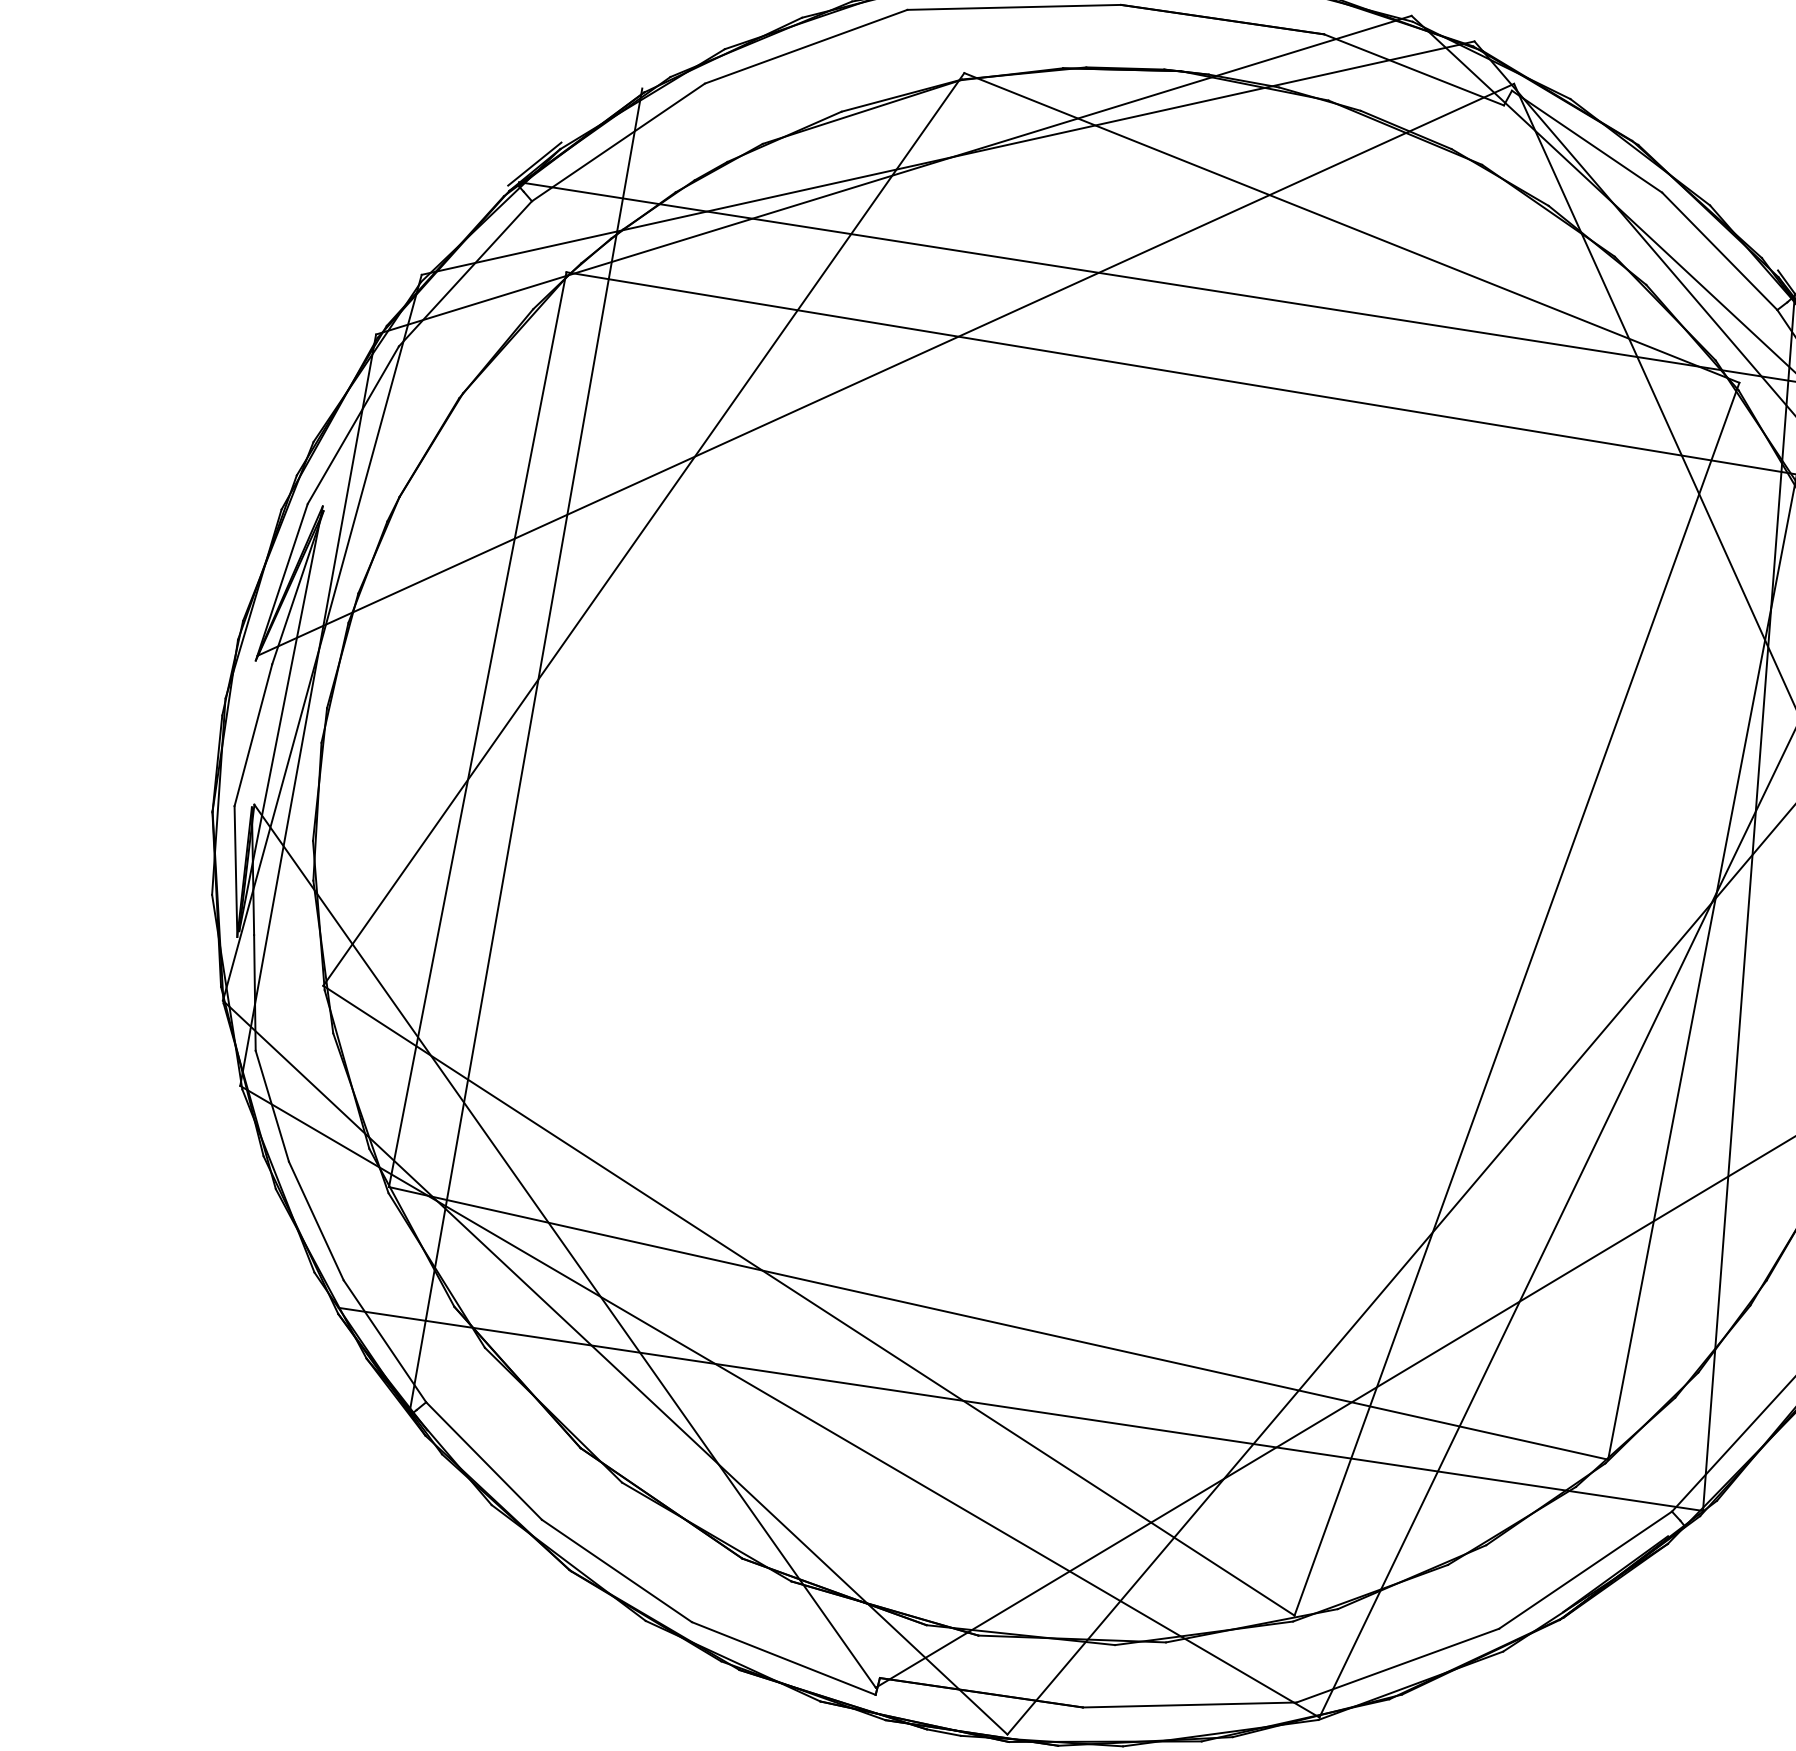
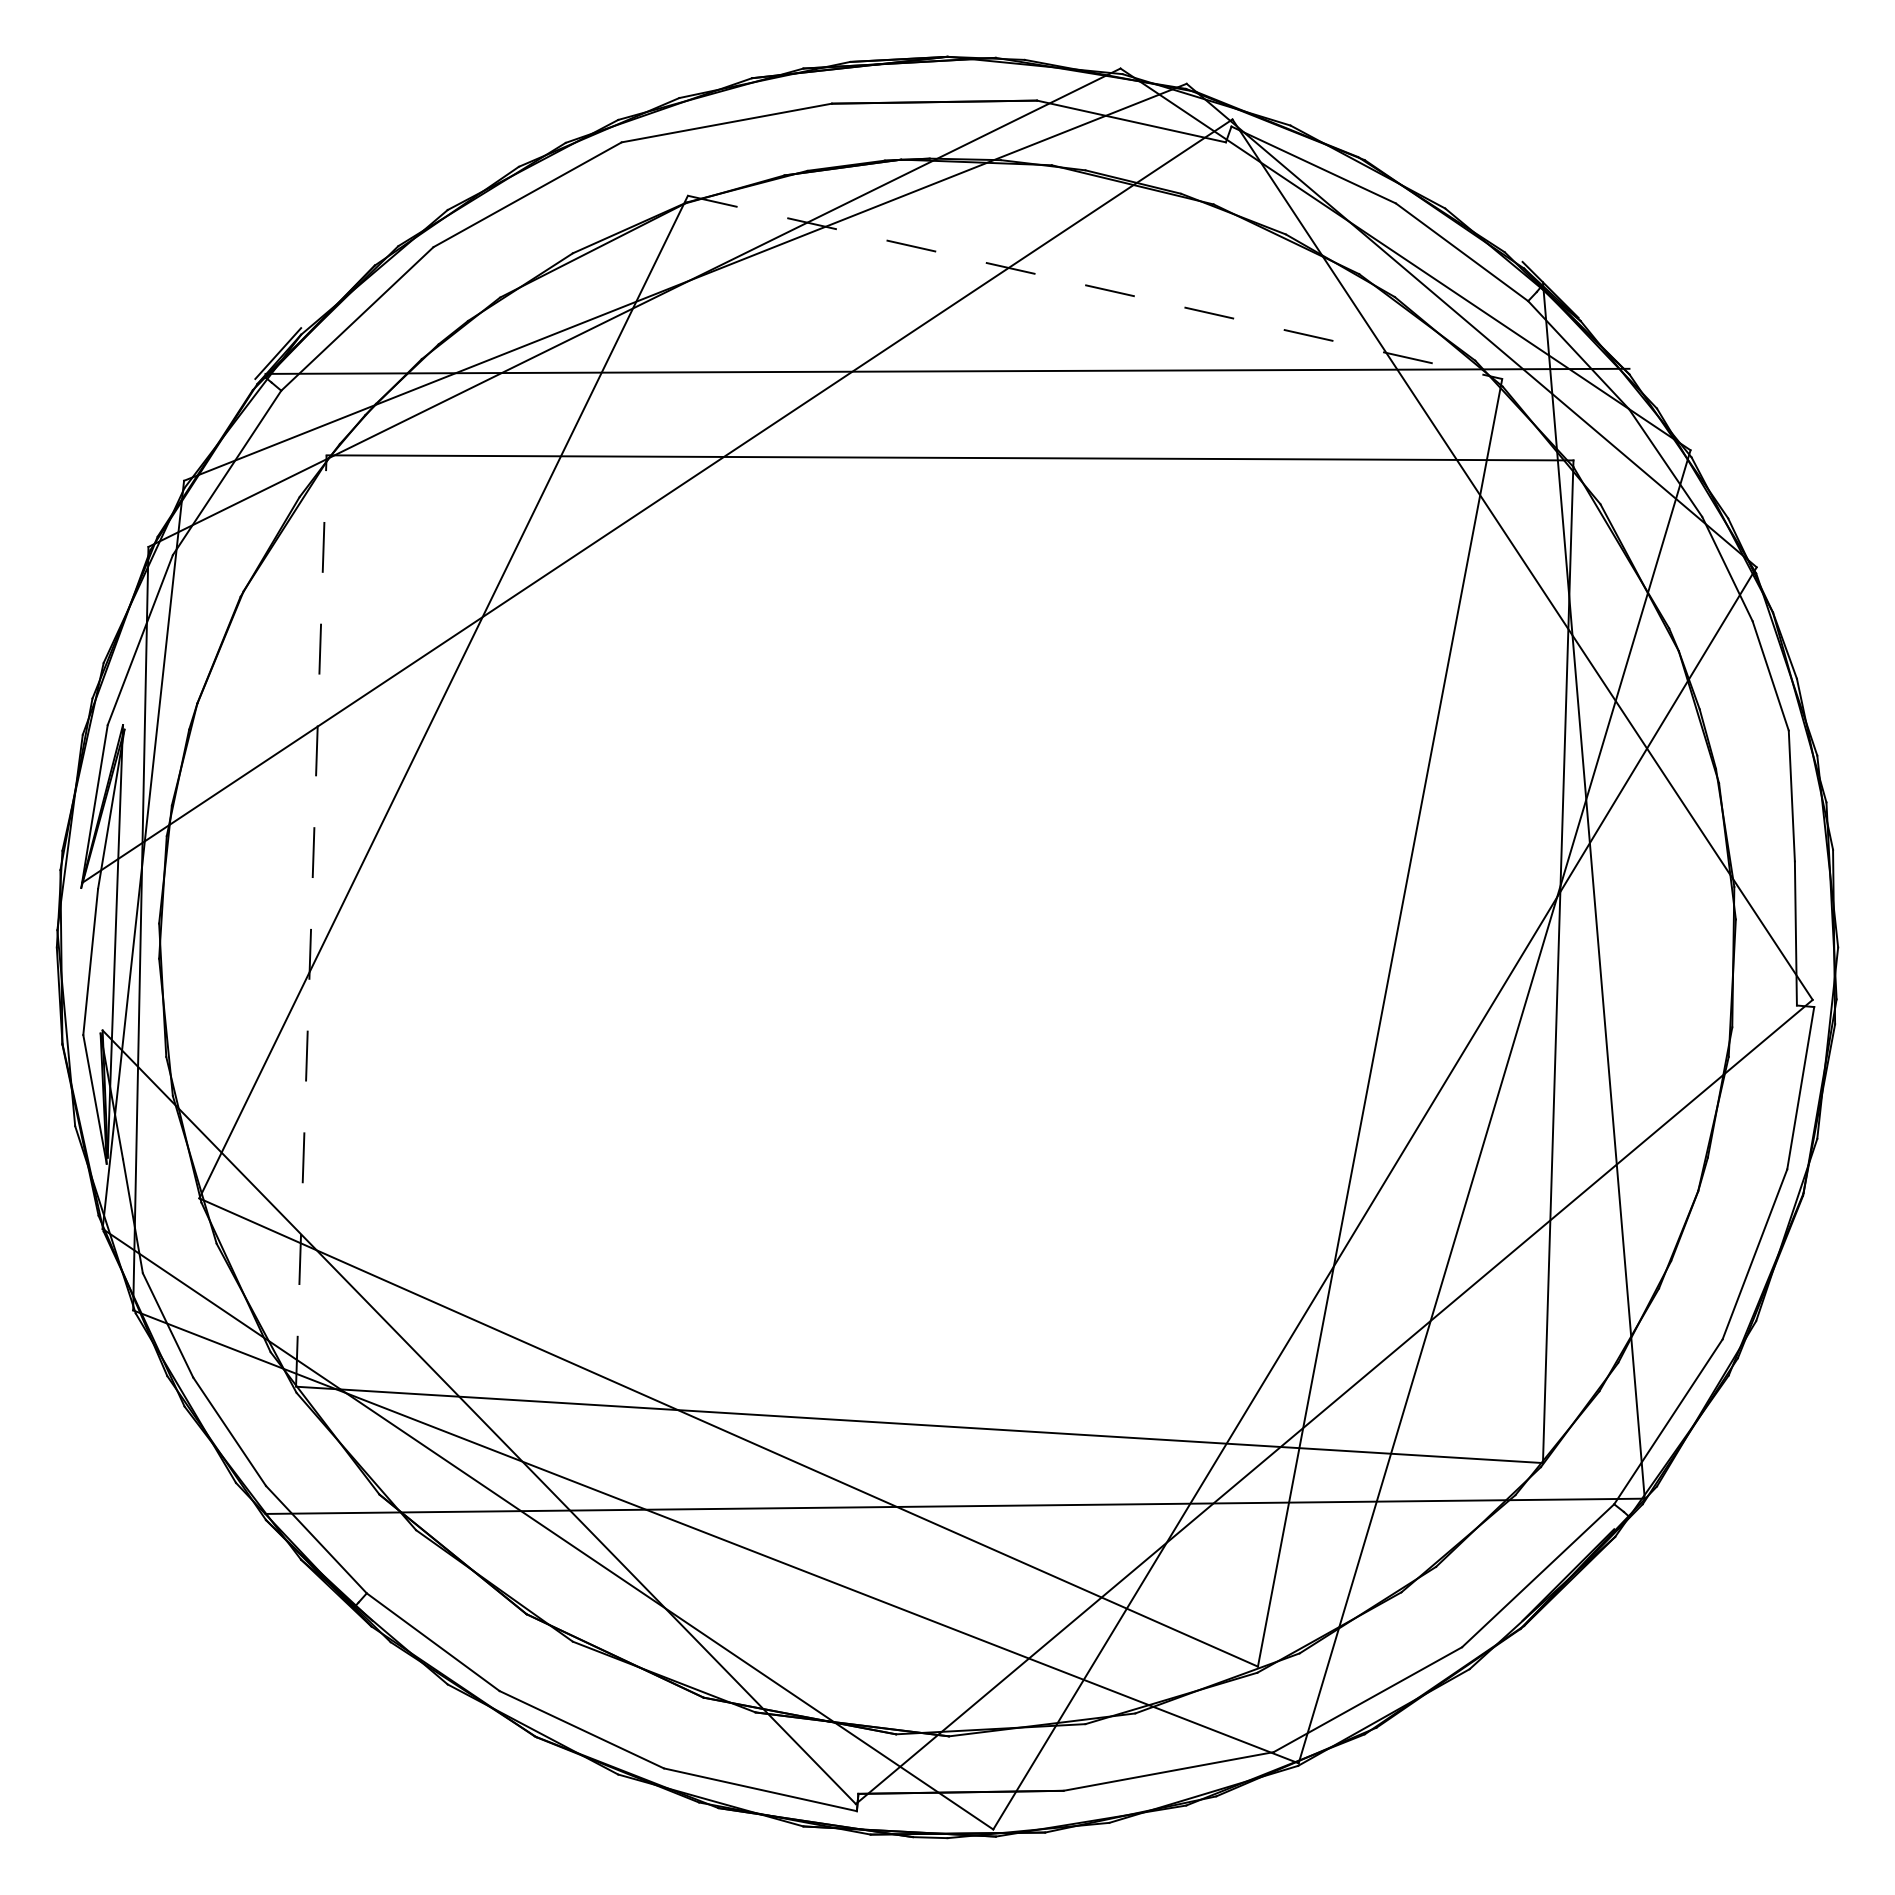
line: (1352, 228) -> (1095, 287), solid -> dashed
line: (477, 730) -> (311, 921), solid -> dashed
line: (526, 750) -> (362, 933), removed

